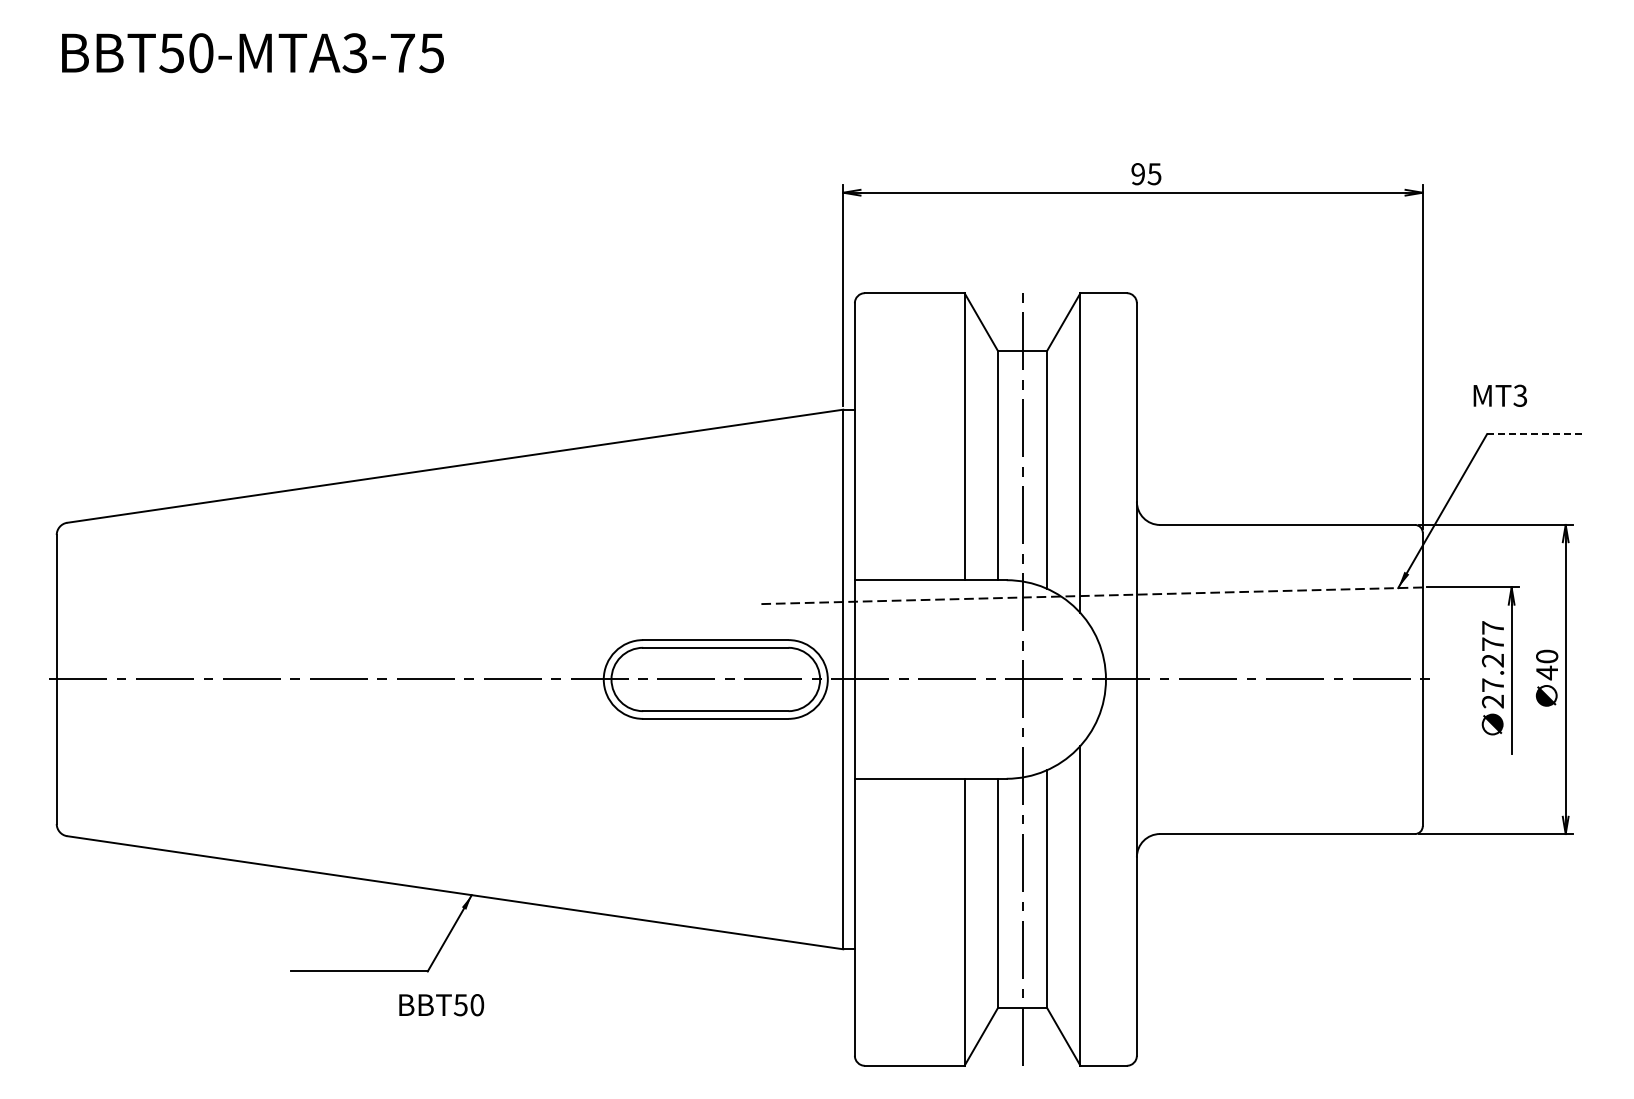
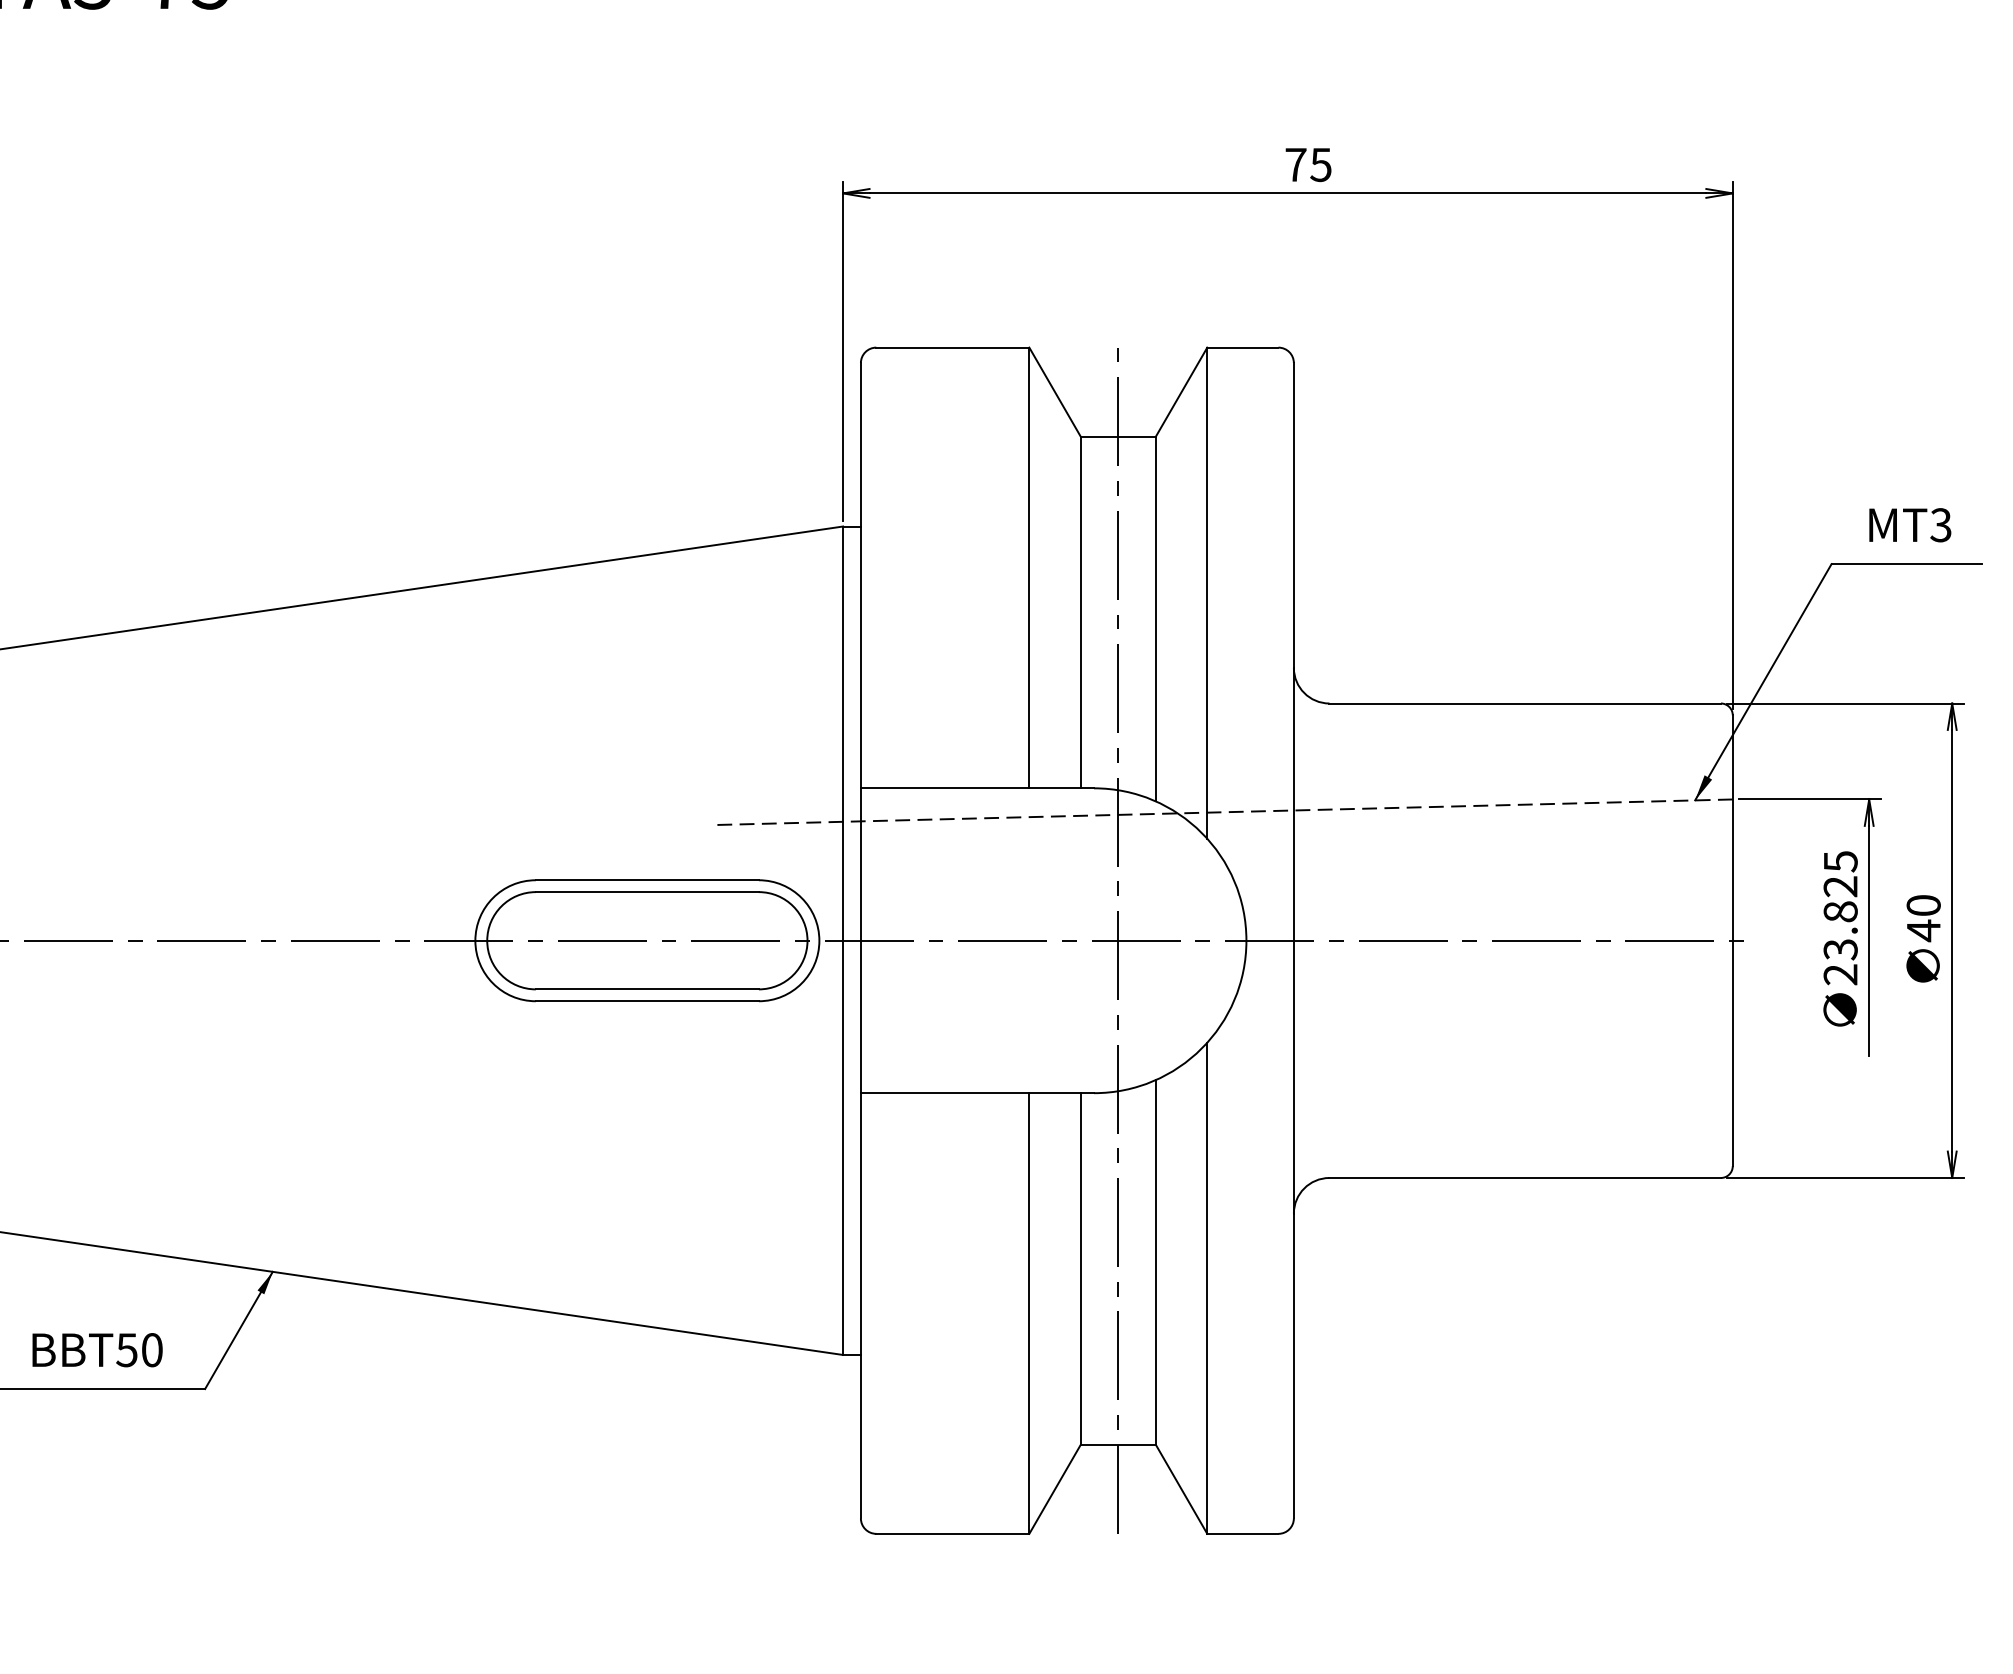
text: (1138, 174) -> (1296, 165), 95 -> 75
text: (1499, 395) -> (1908, 524), moved
line: (1536, 434) -> (1907, 564), dashed -> solid
text: (1492, 656) -> (1839, 905), 27.277 -> 23.825
text: (441, 1005) -> (97, 1350), moved

